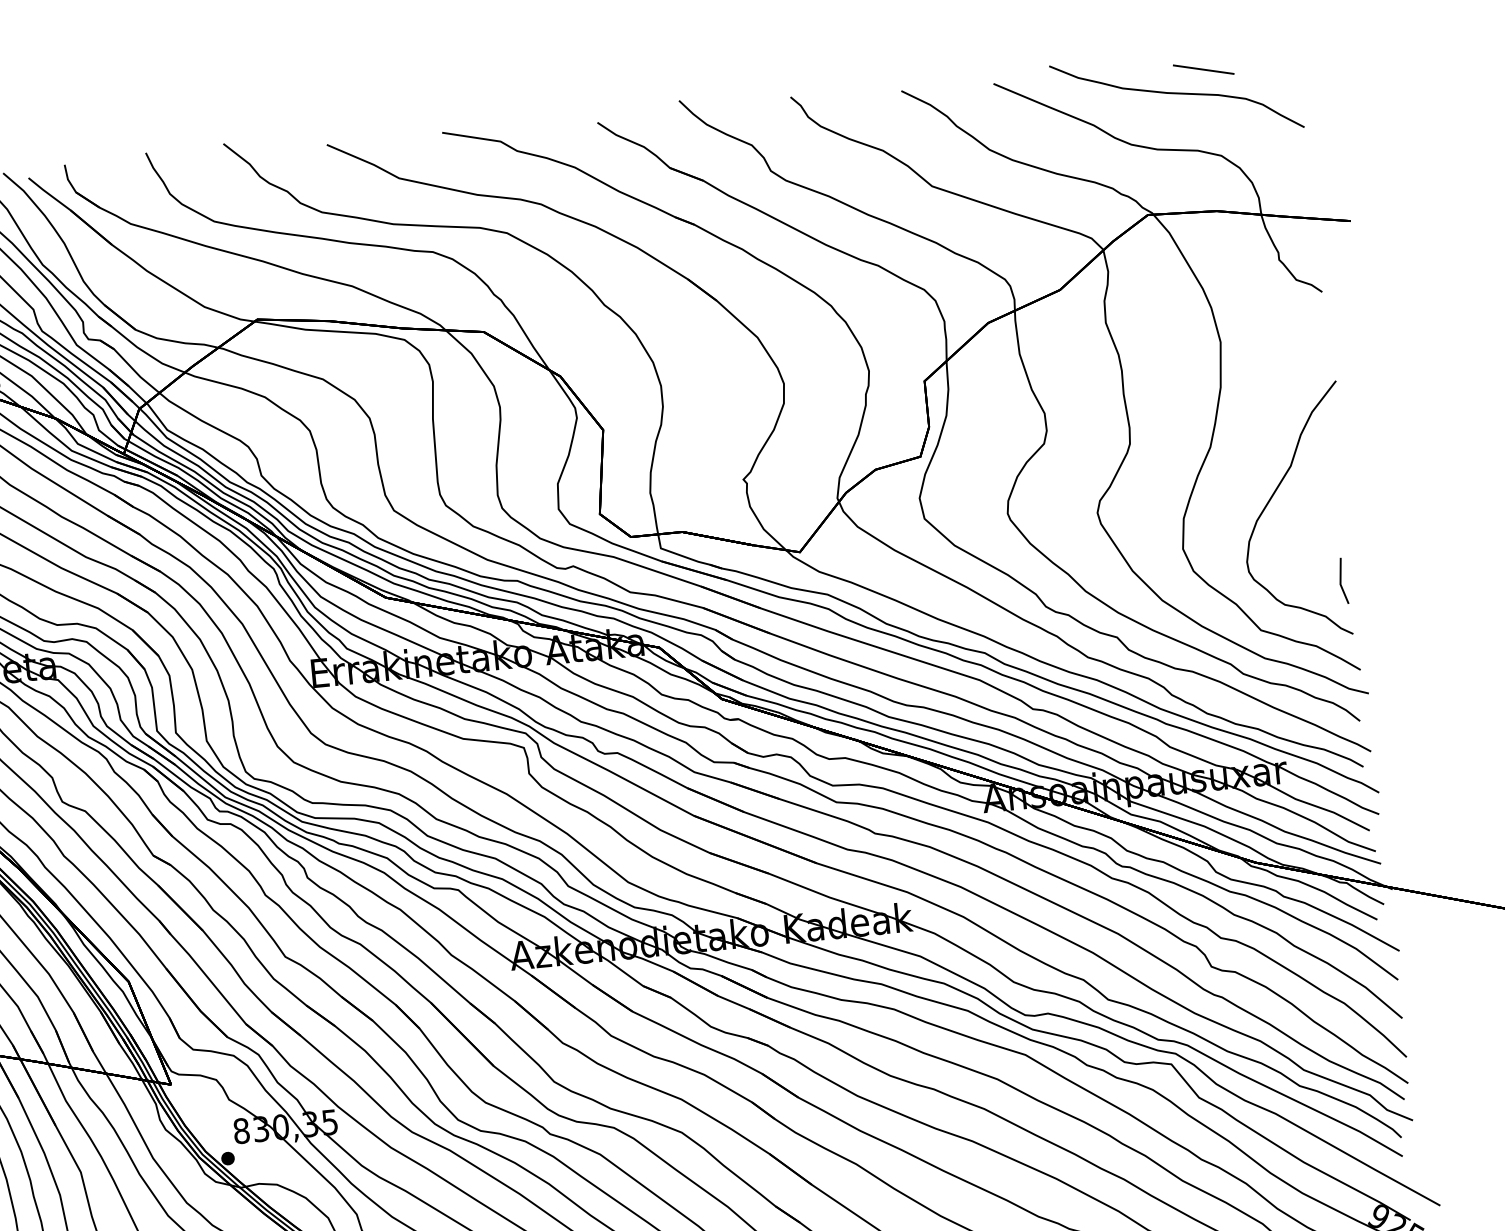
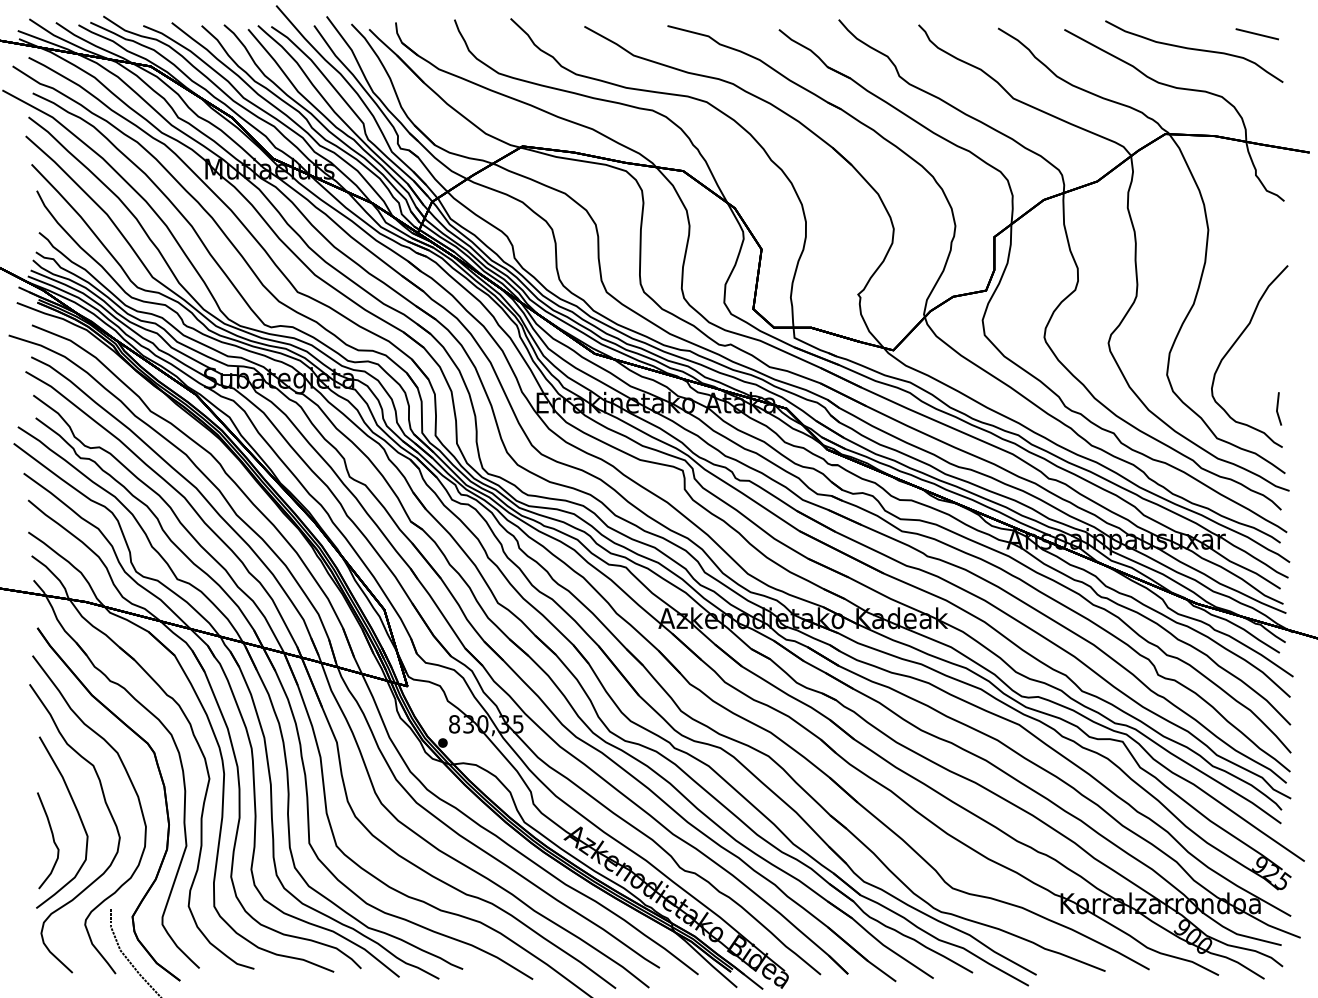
line: (1202, 70) -> (1256, 34), moved

